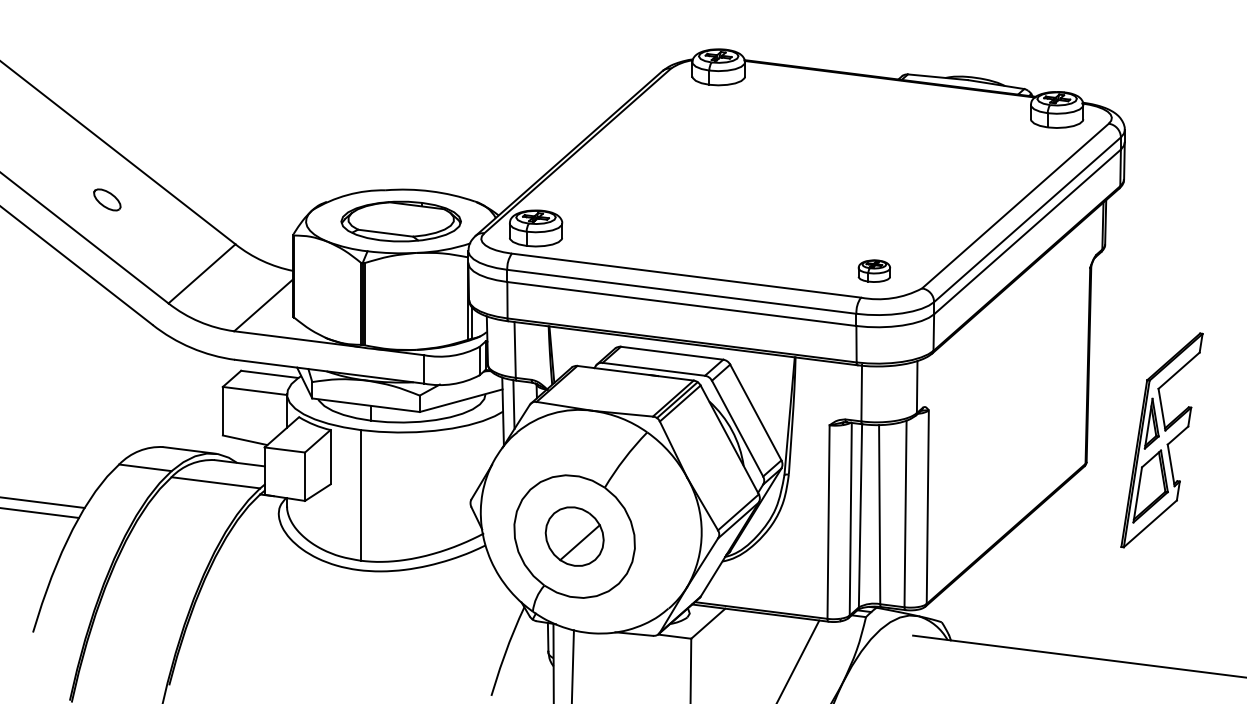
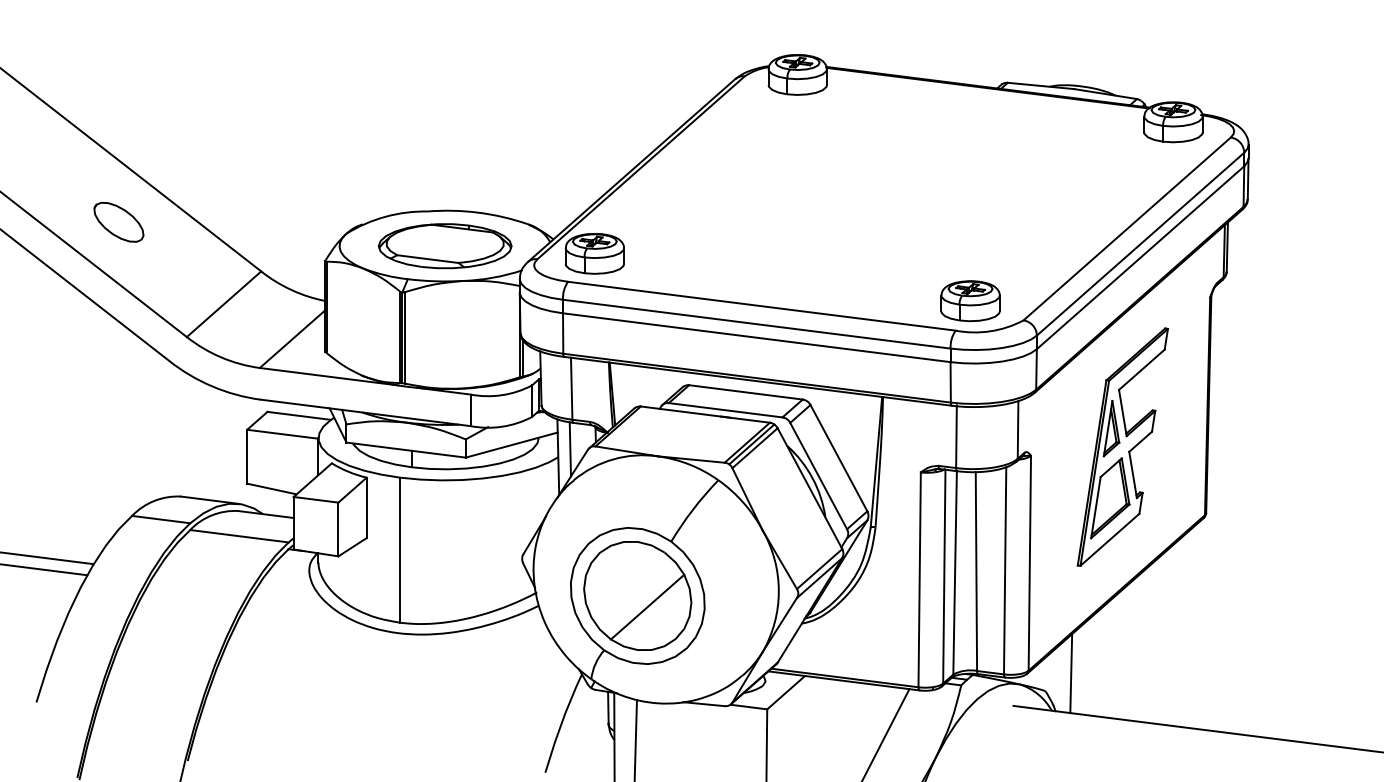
part: (106, 199) -> (118, 221), size x1.67
part: (874, 271) -> (970, 301), size x1.67
part: (1161, 439) -> (1122, 446), moved
part: (574, 536) -> (637, 595), size x1.67
line: (965, 606) -> (1071, 673), added

